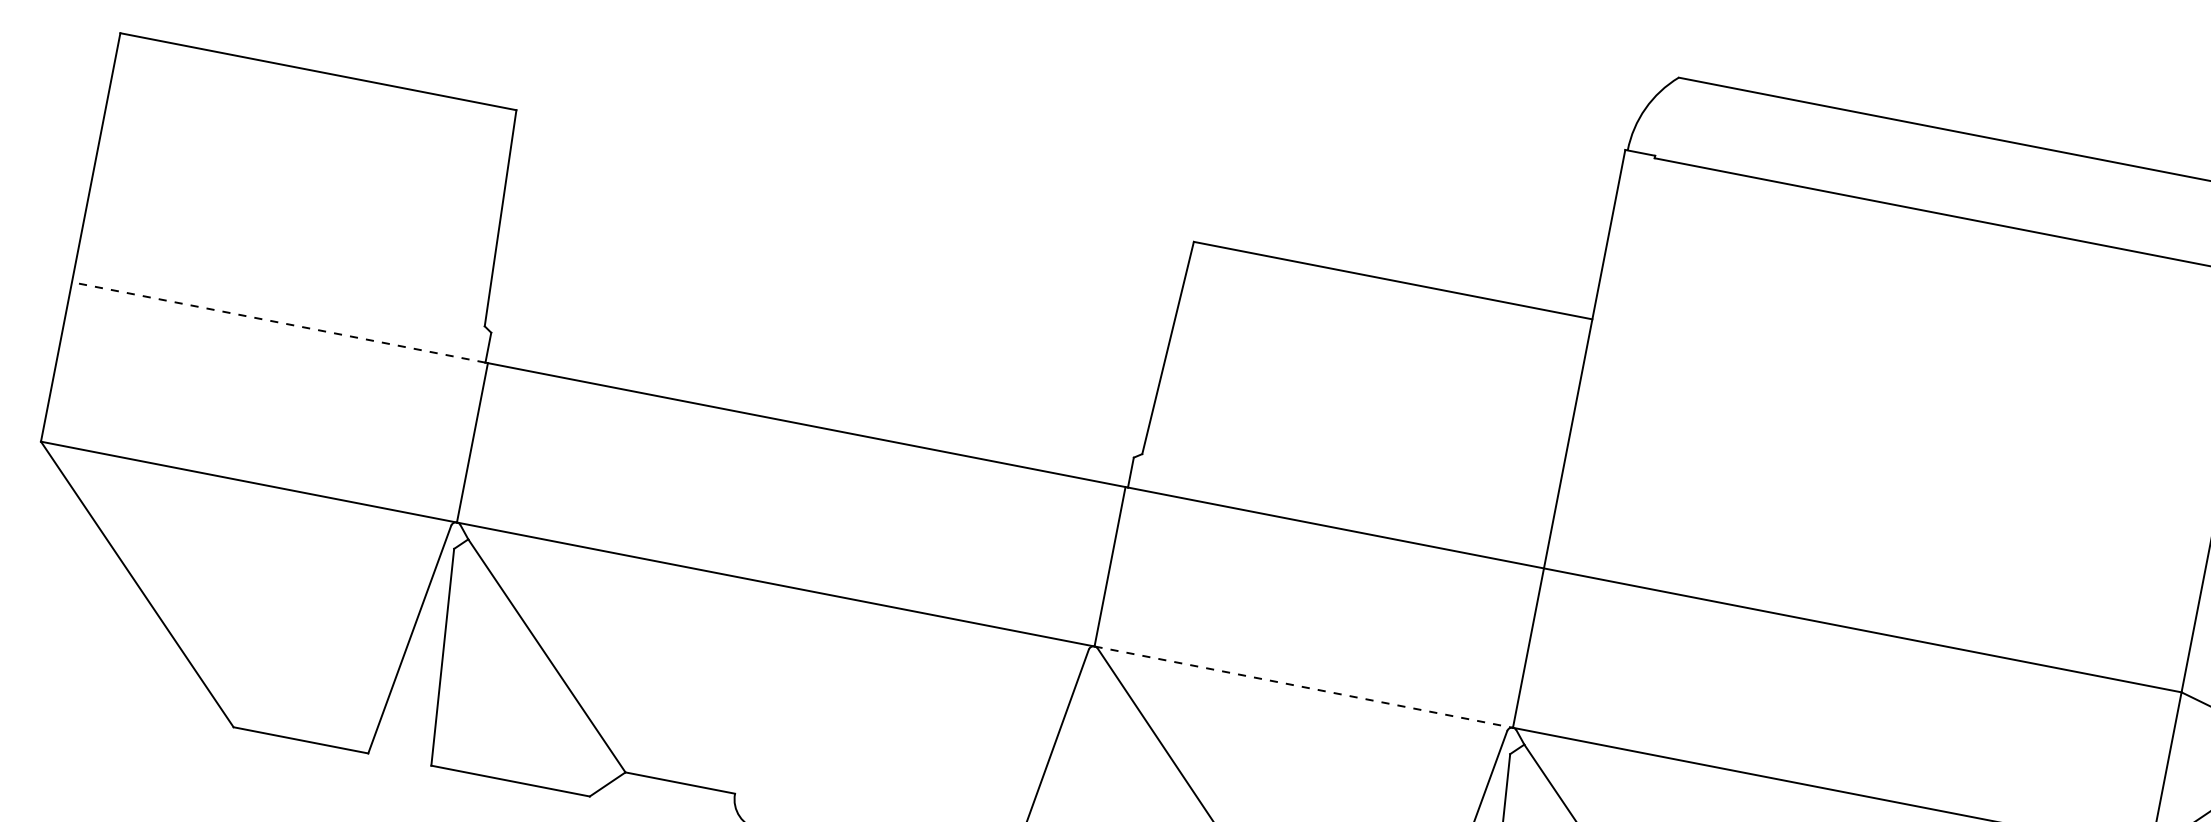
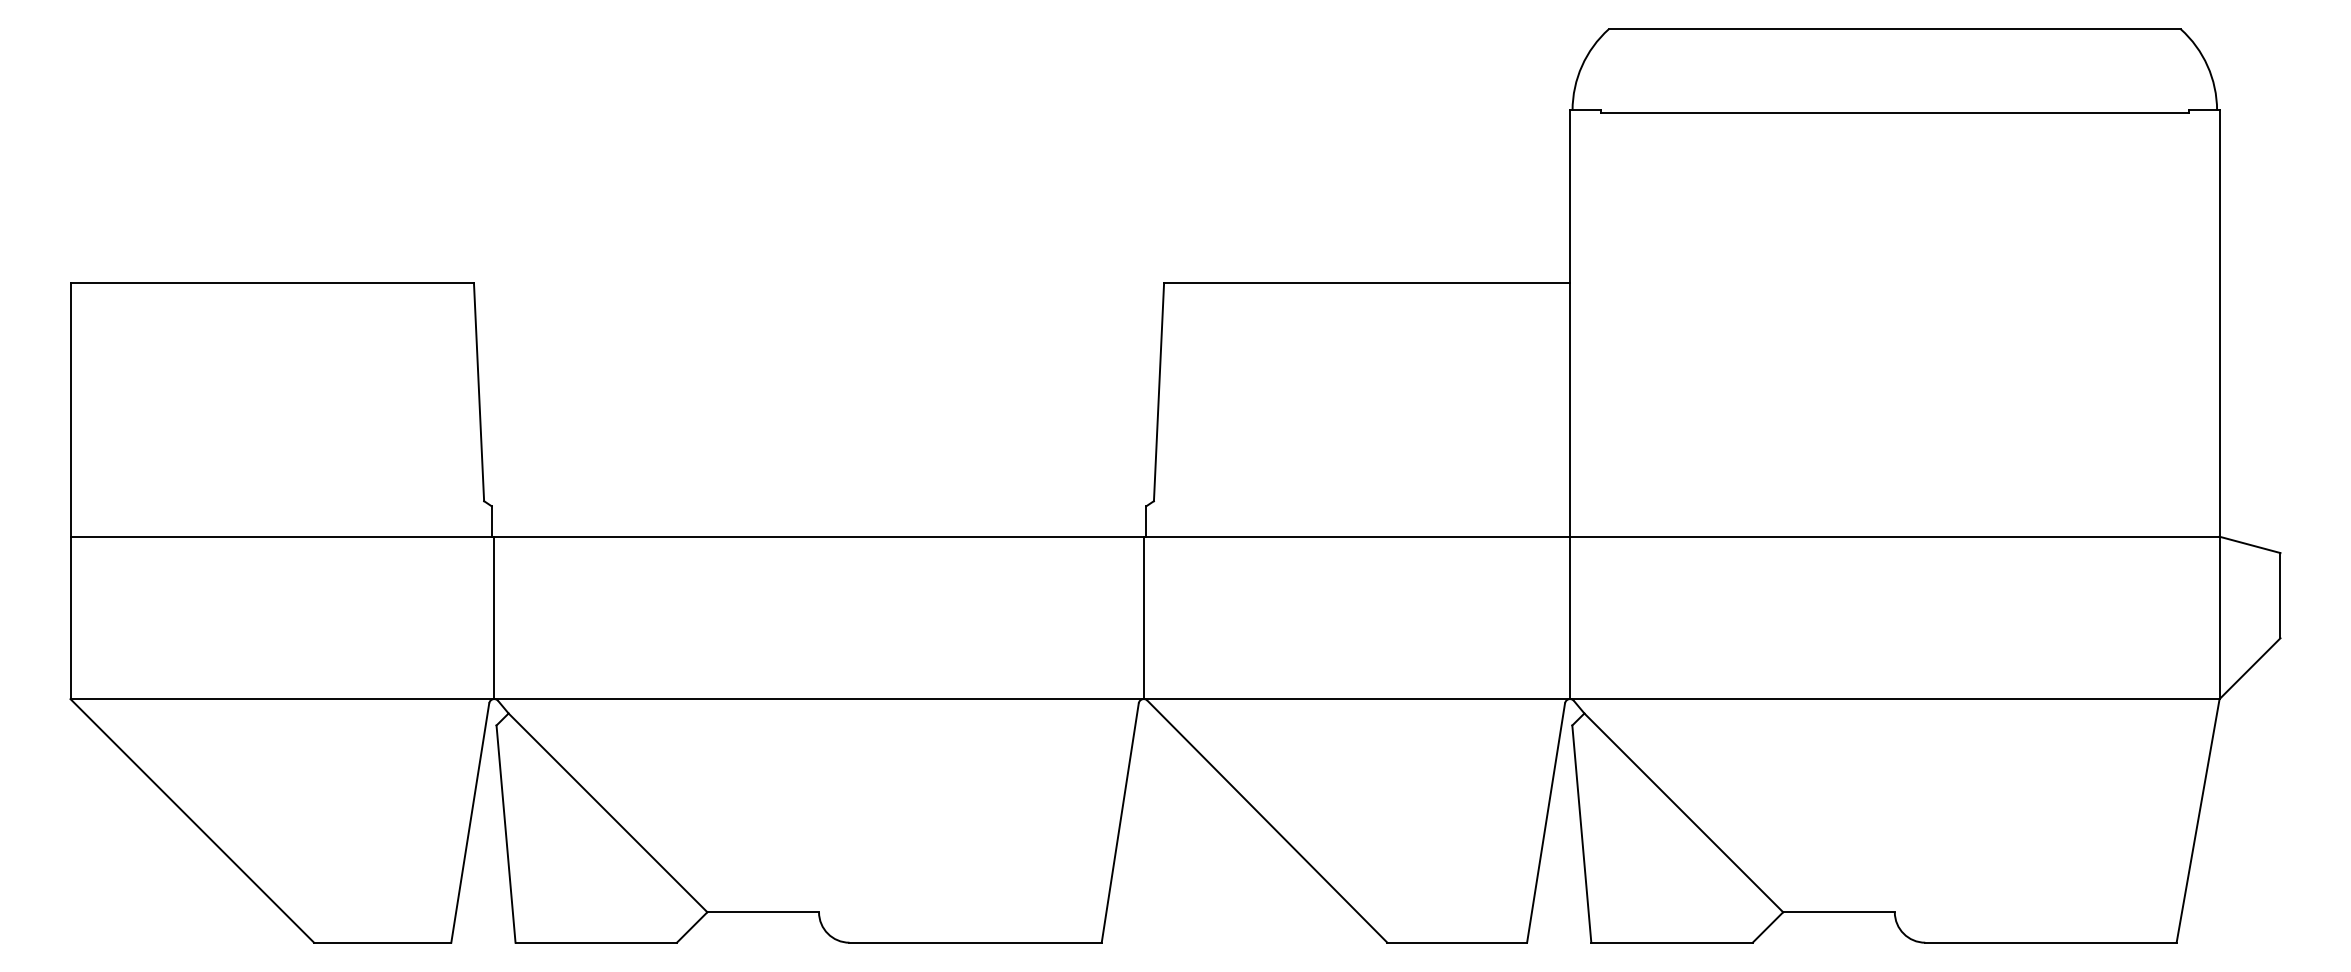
line: (279, 322) -> (281, 536), dashed -> solid
line: (1304, 687) -> (1357, 699), dashed -> solid

